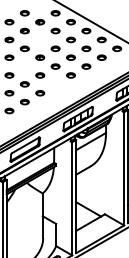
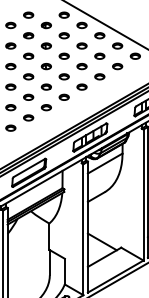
part: (40, 39) -> (46, 45), added
part: (24, 66) -> (28, 76), added
part: (55, 84) -> (64, 97), added

